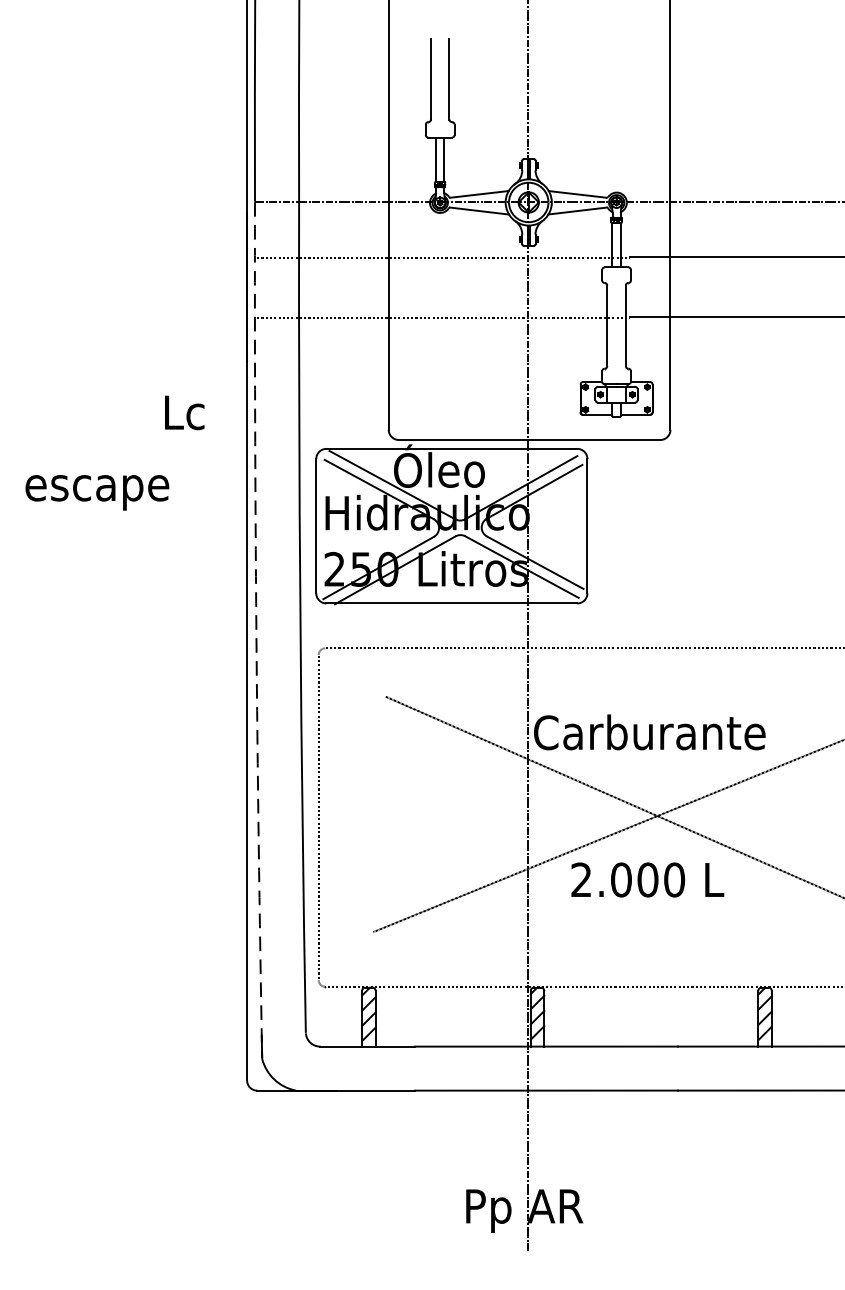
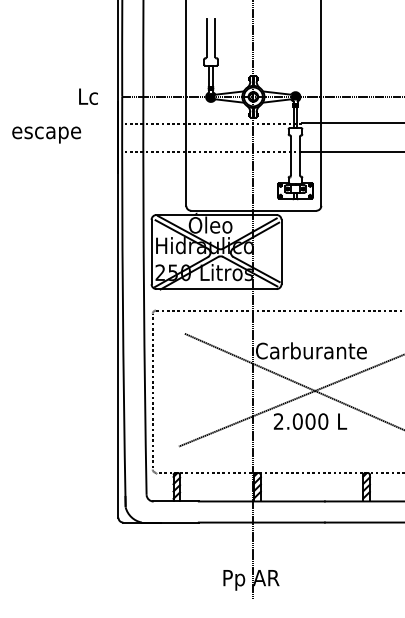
text: (184, 412) -> (88, 96), moved
text: (96, 491) -> (46, 134), moved
arc: (255, 629) -> (122, 301), dashed -> solid

